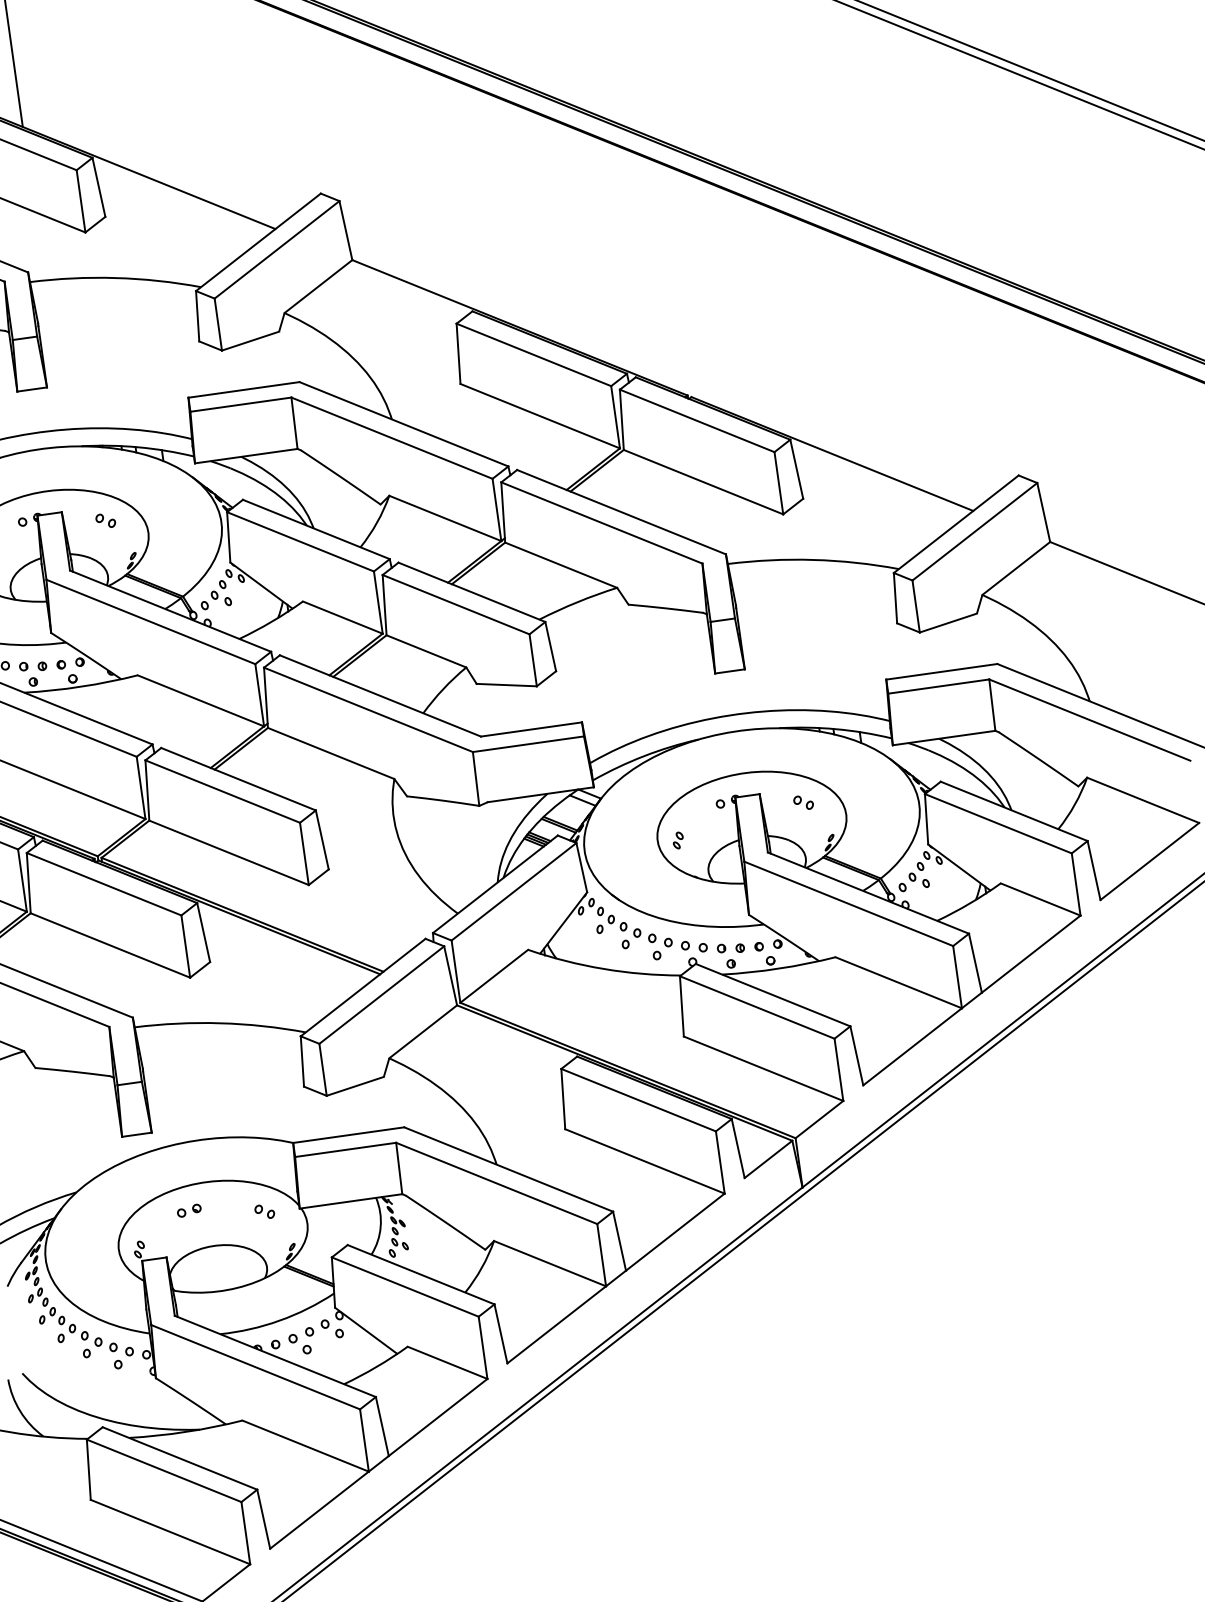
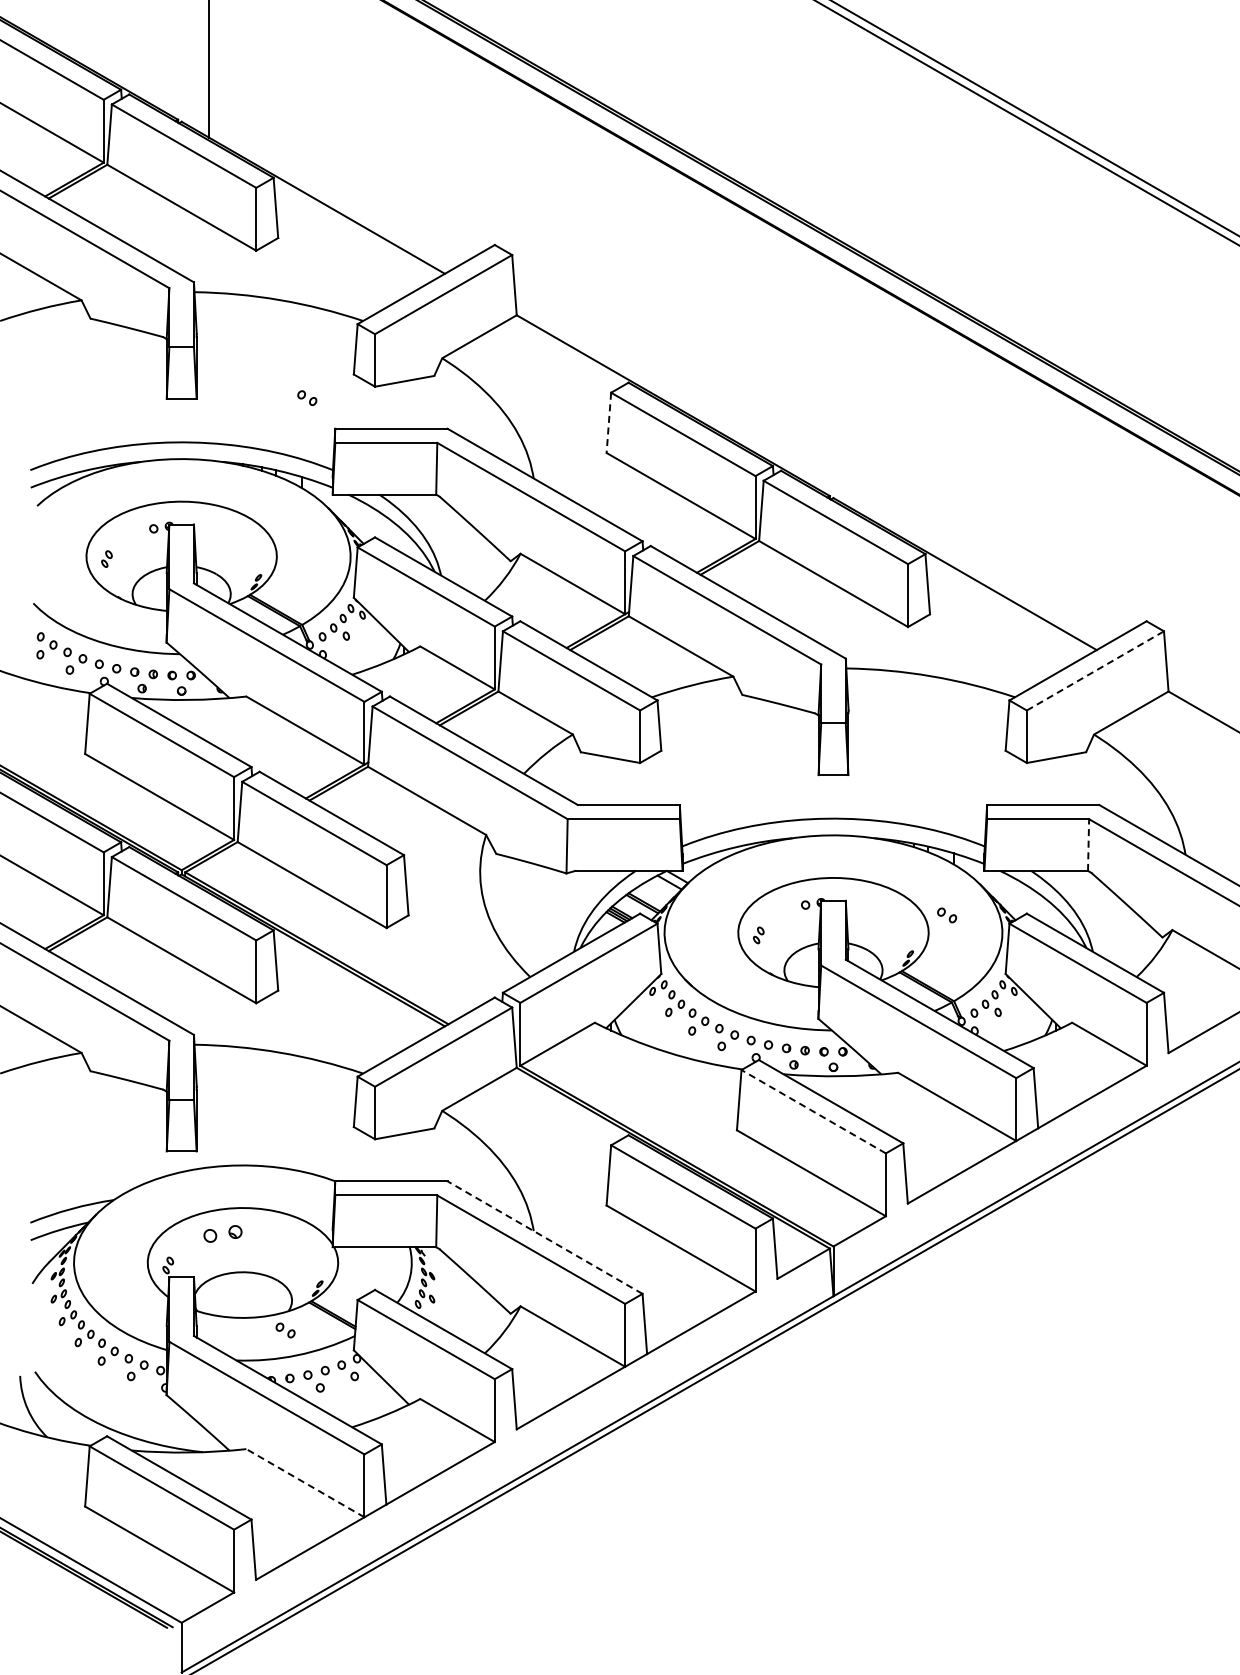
line: (458, 354) -> (608, 423), solid -> dashed
part: (105, 520) -> (307, 397), moved
line: (974, 531) -> (1095, 670), solid -> dashed
line: (992, 705) -> (1088, 845), solid -> dashed
part: (804, 802) -> (947, 915), moved
line: (757, 1007) -> (813, 1111), solid -> dashed
line: (509, 1169) -> (545, 1237), solid -> dashed
part: (188, 1210) -> (222, 1233), size x1.6
part: (264, 1211) -> (285, 1330), moved
line: (305, 1445) -> (305, 1482), solid -> dashed

